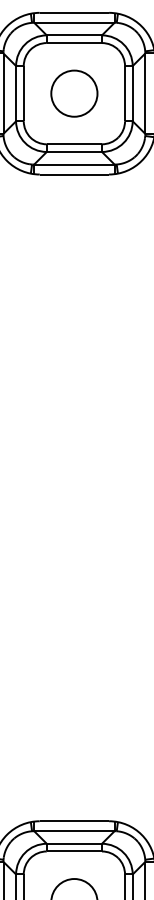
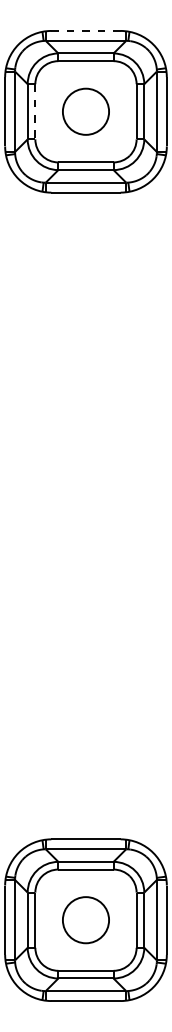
line: (73, 12) -> (85, 30), solid -> dashed
line: (23, 93) -> (35, 111), solid -> dashed

